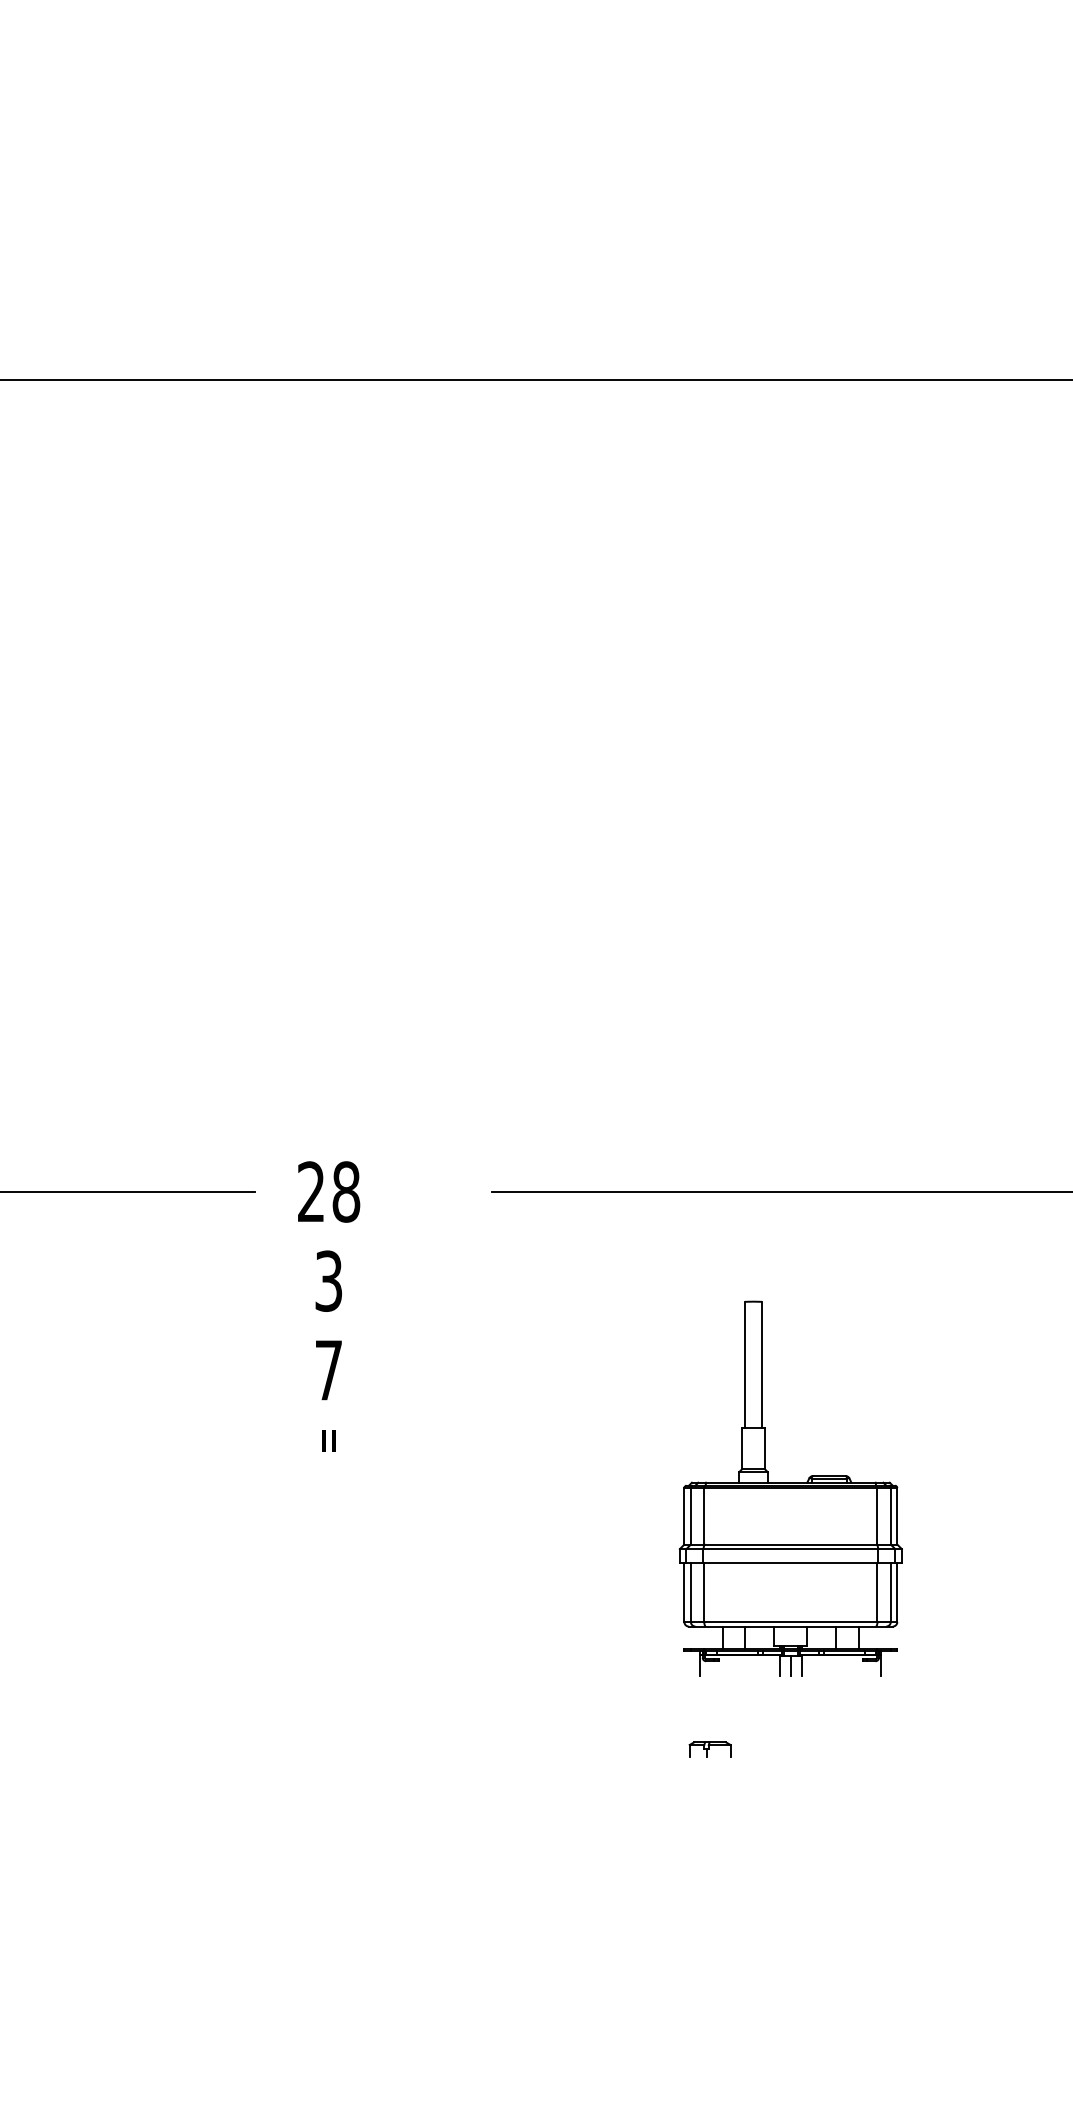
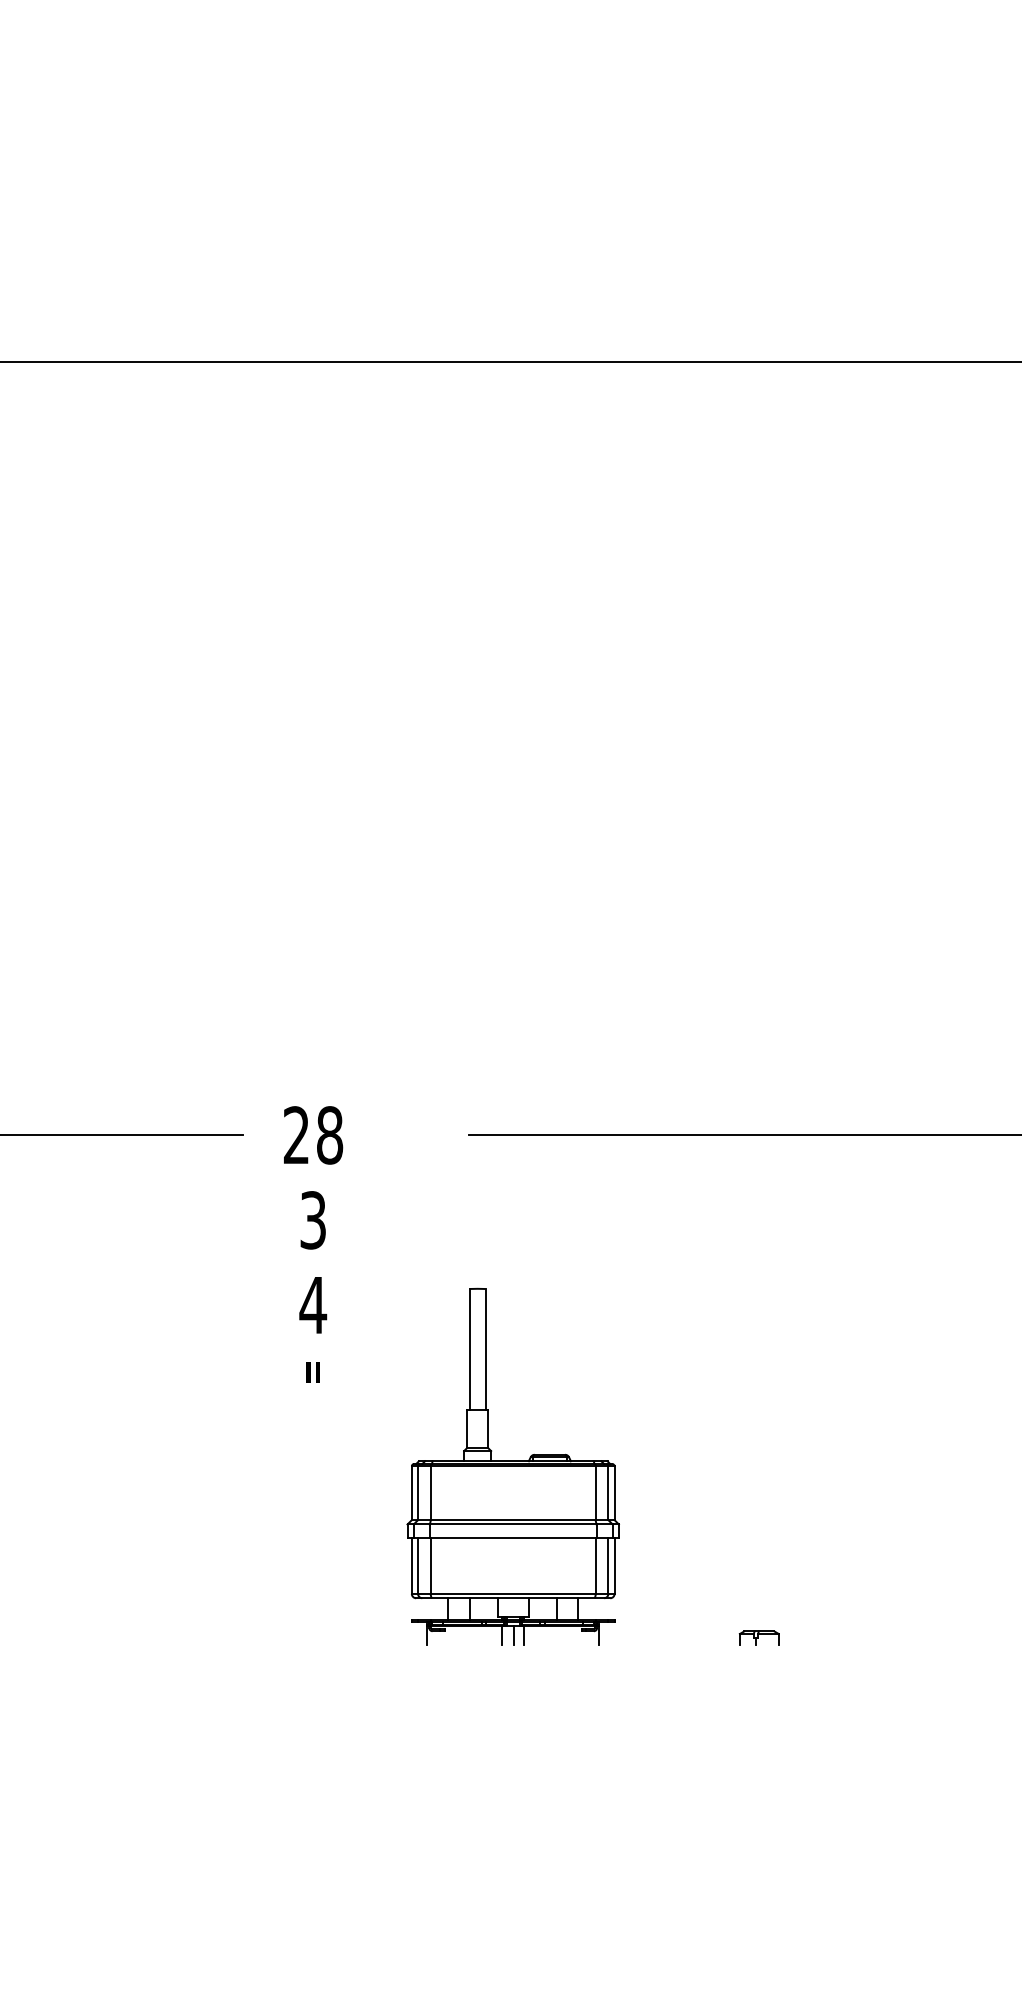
text: (329, 1370) -> (313, 1305), 7 -> 4
part: (790, 1488) -> (512, 1466), moved
part: (709, 1748) -> (758, 1637), moved

